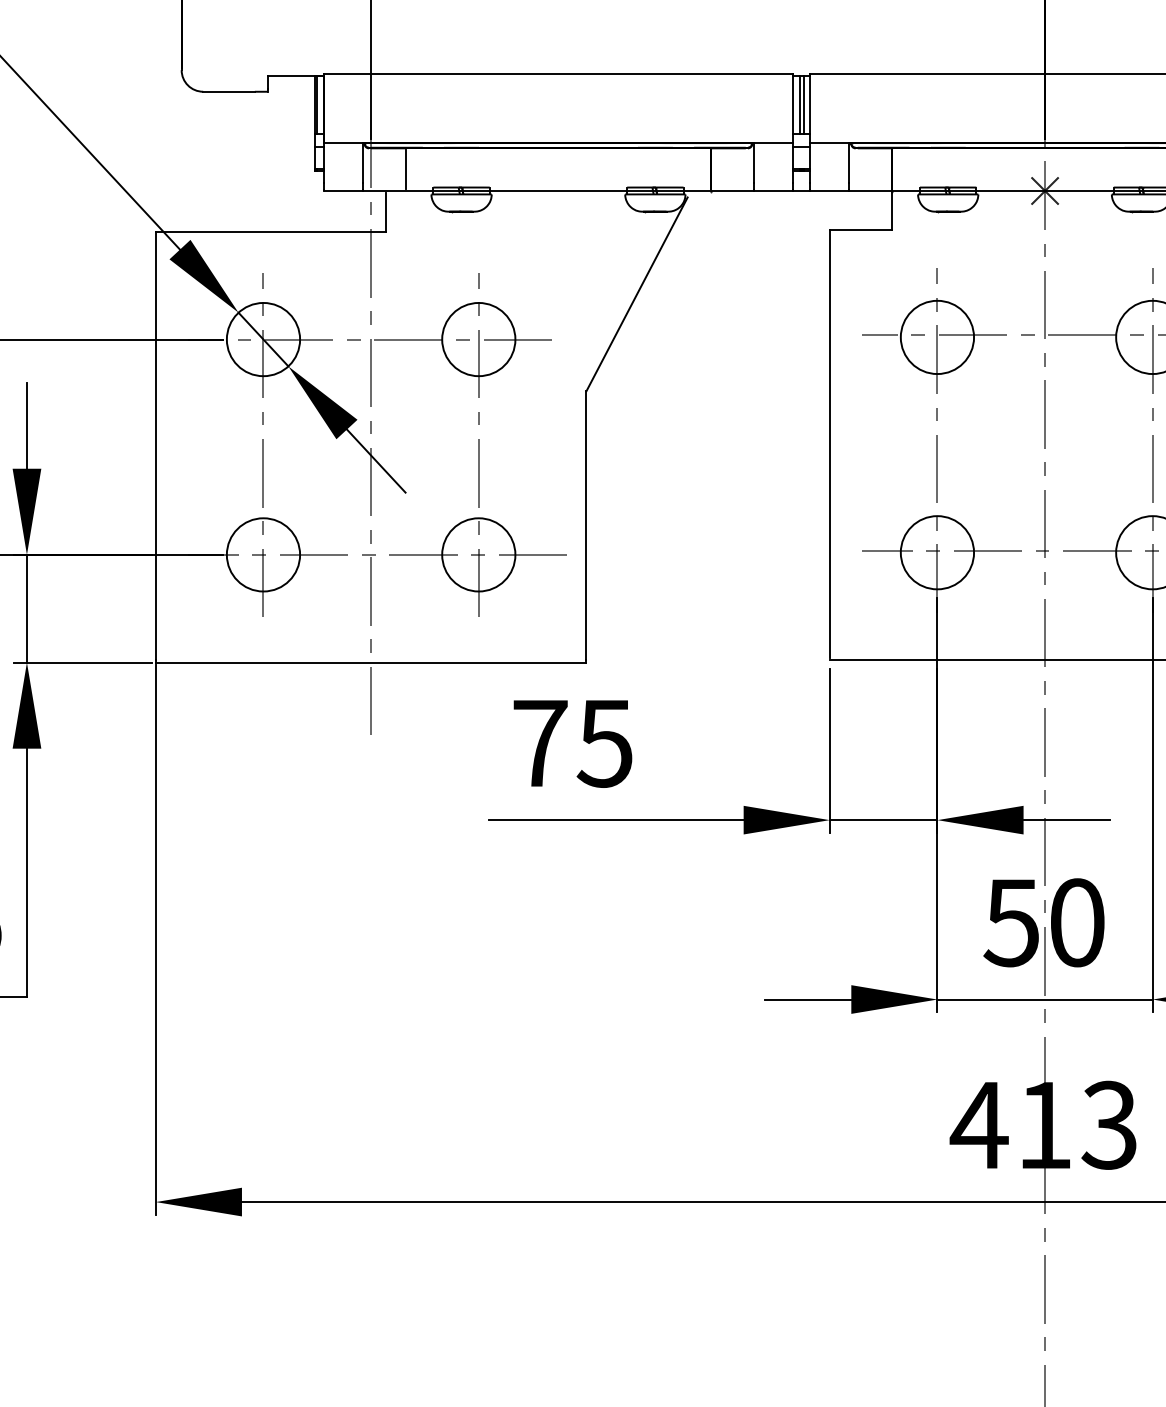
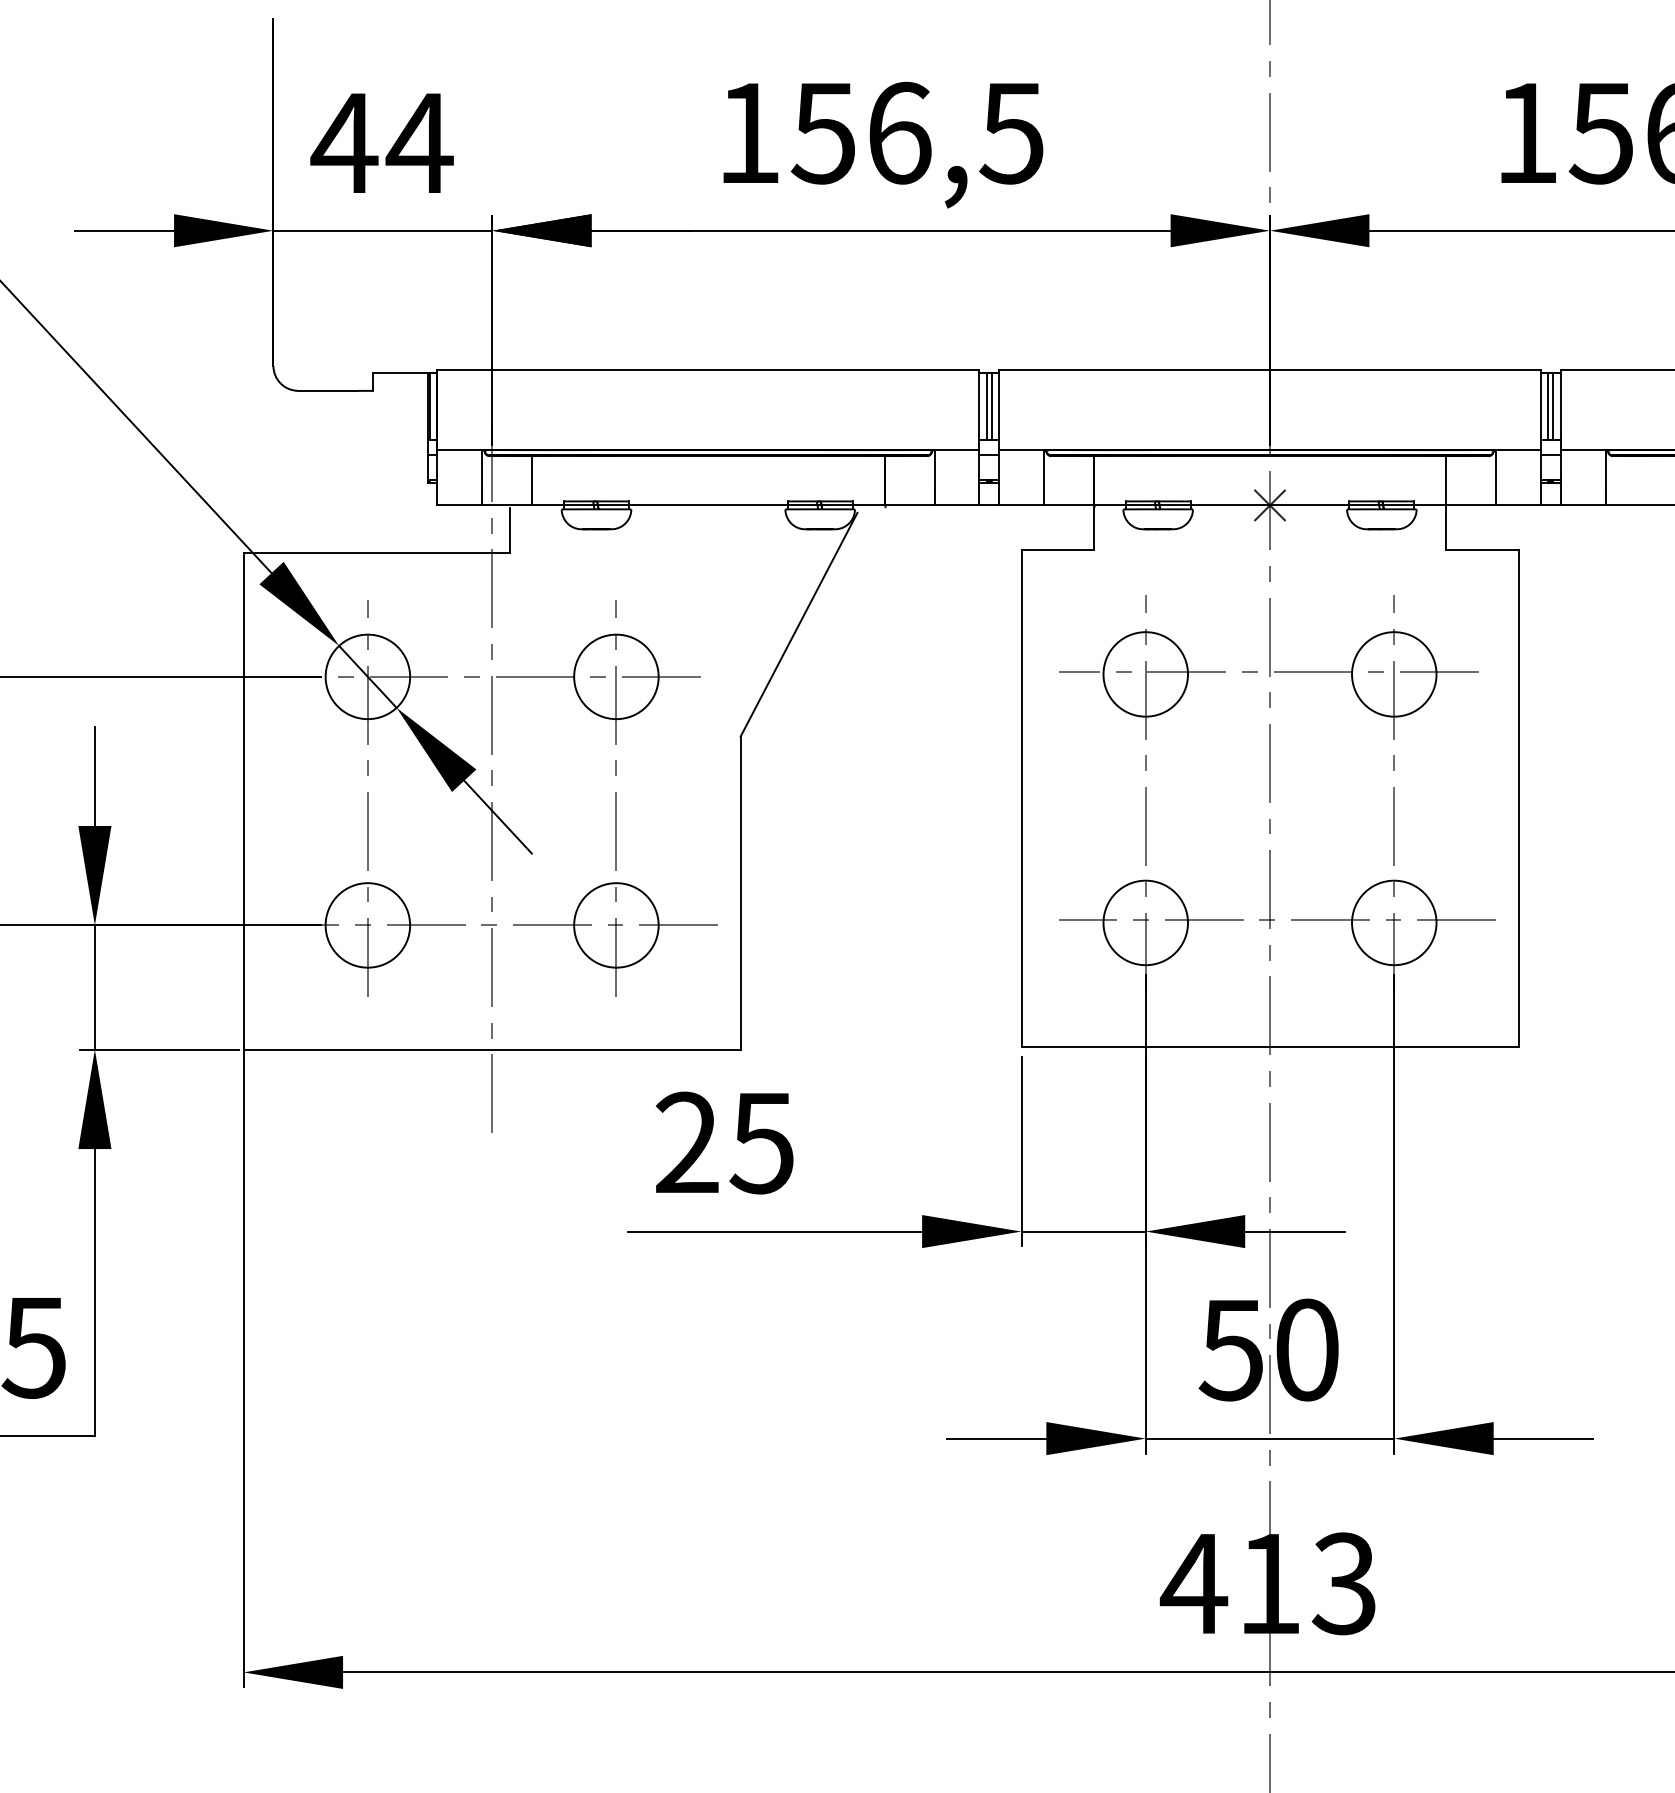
text: (539, 742) -> (686, 1141), 75 -> 25

